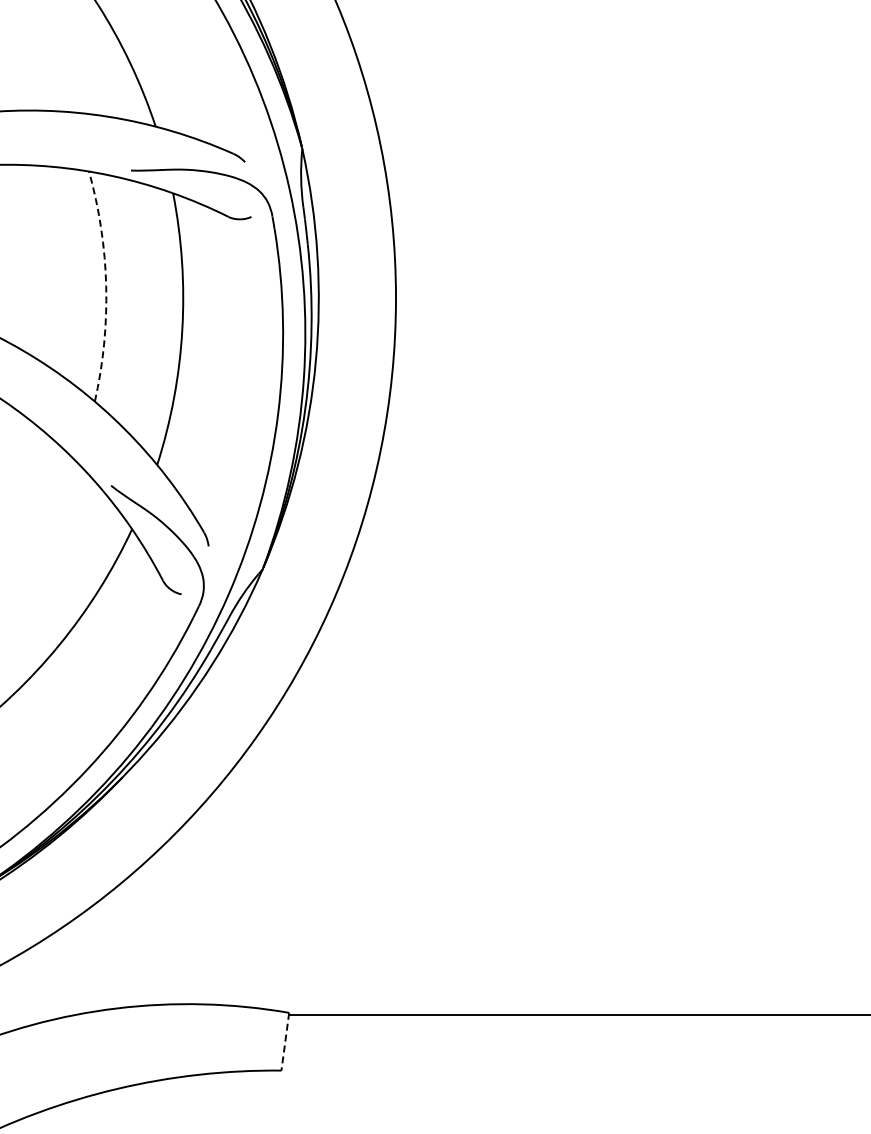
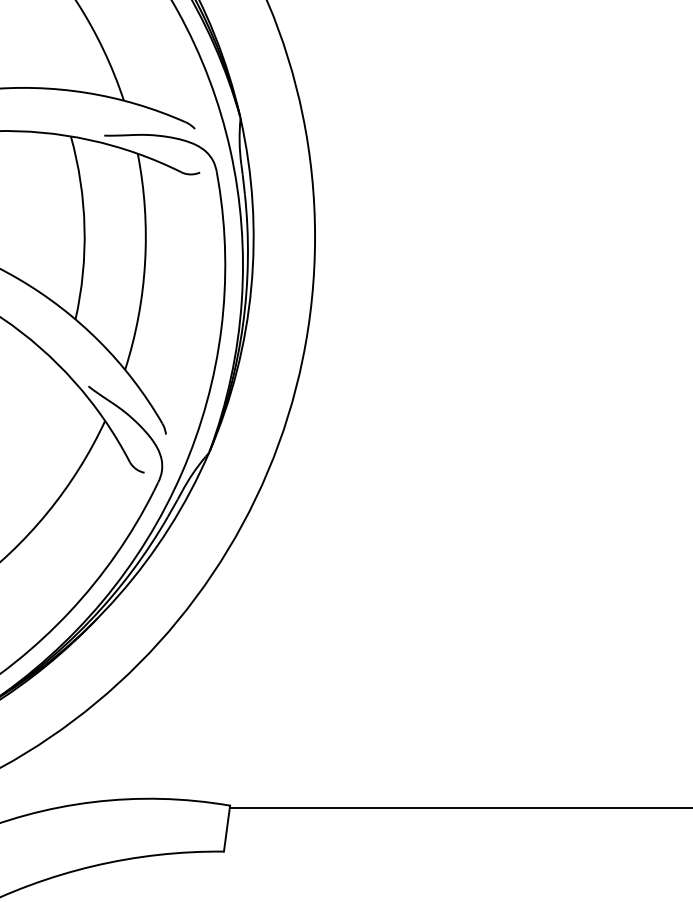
arc: (106, 286) -> (84, 227), dashed -> solid
line: (285, 1042) -> (227, 829), dashed -> solid

